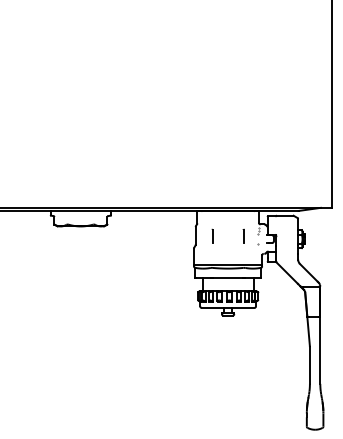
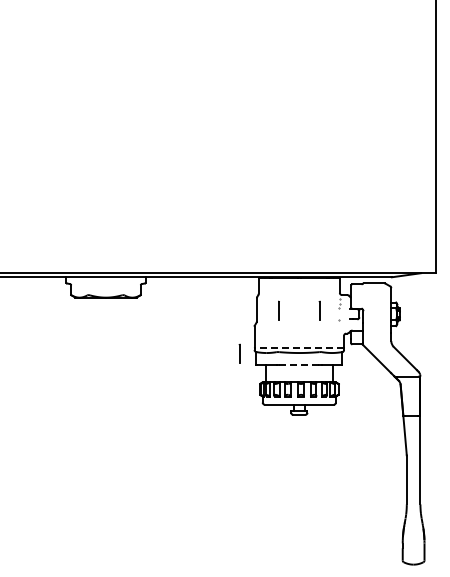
line: (228, 264) -> (299, 347), solid -> dashed
line: (182, 268) -> (239, 353), added
line: (228, 277) -> (299, 364), solid -> dashed

